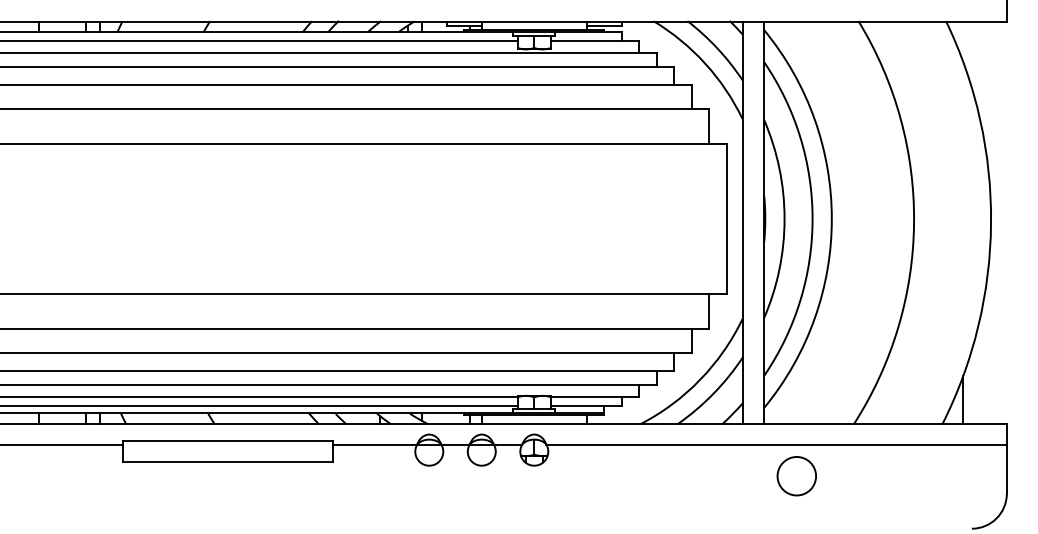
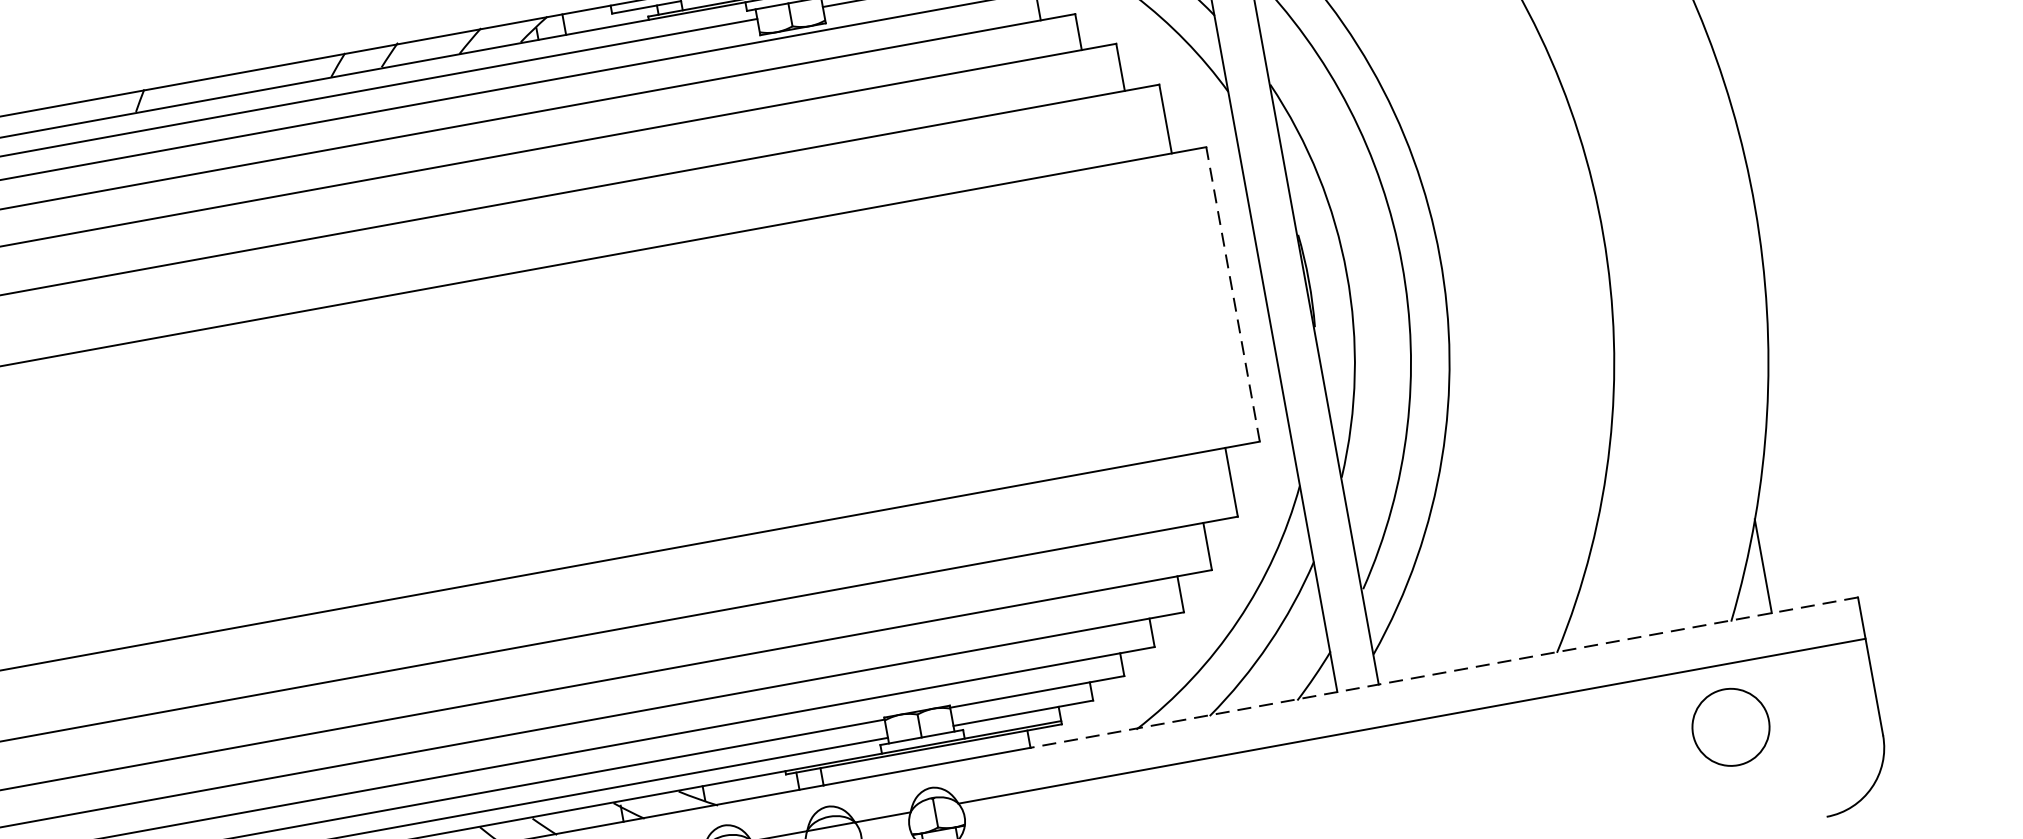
line: (726, 219) -> (1232, 295), solid -> dashed
line: (796, 423) -> (1443, 672), solid -> dashed
circle: (796, 476) -> (1730, 728), moved

